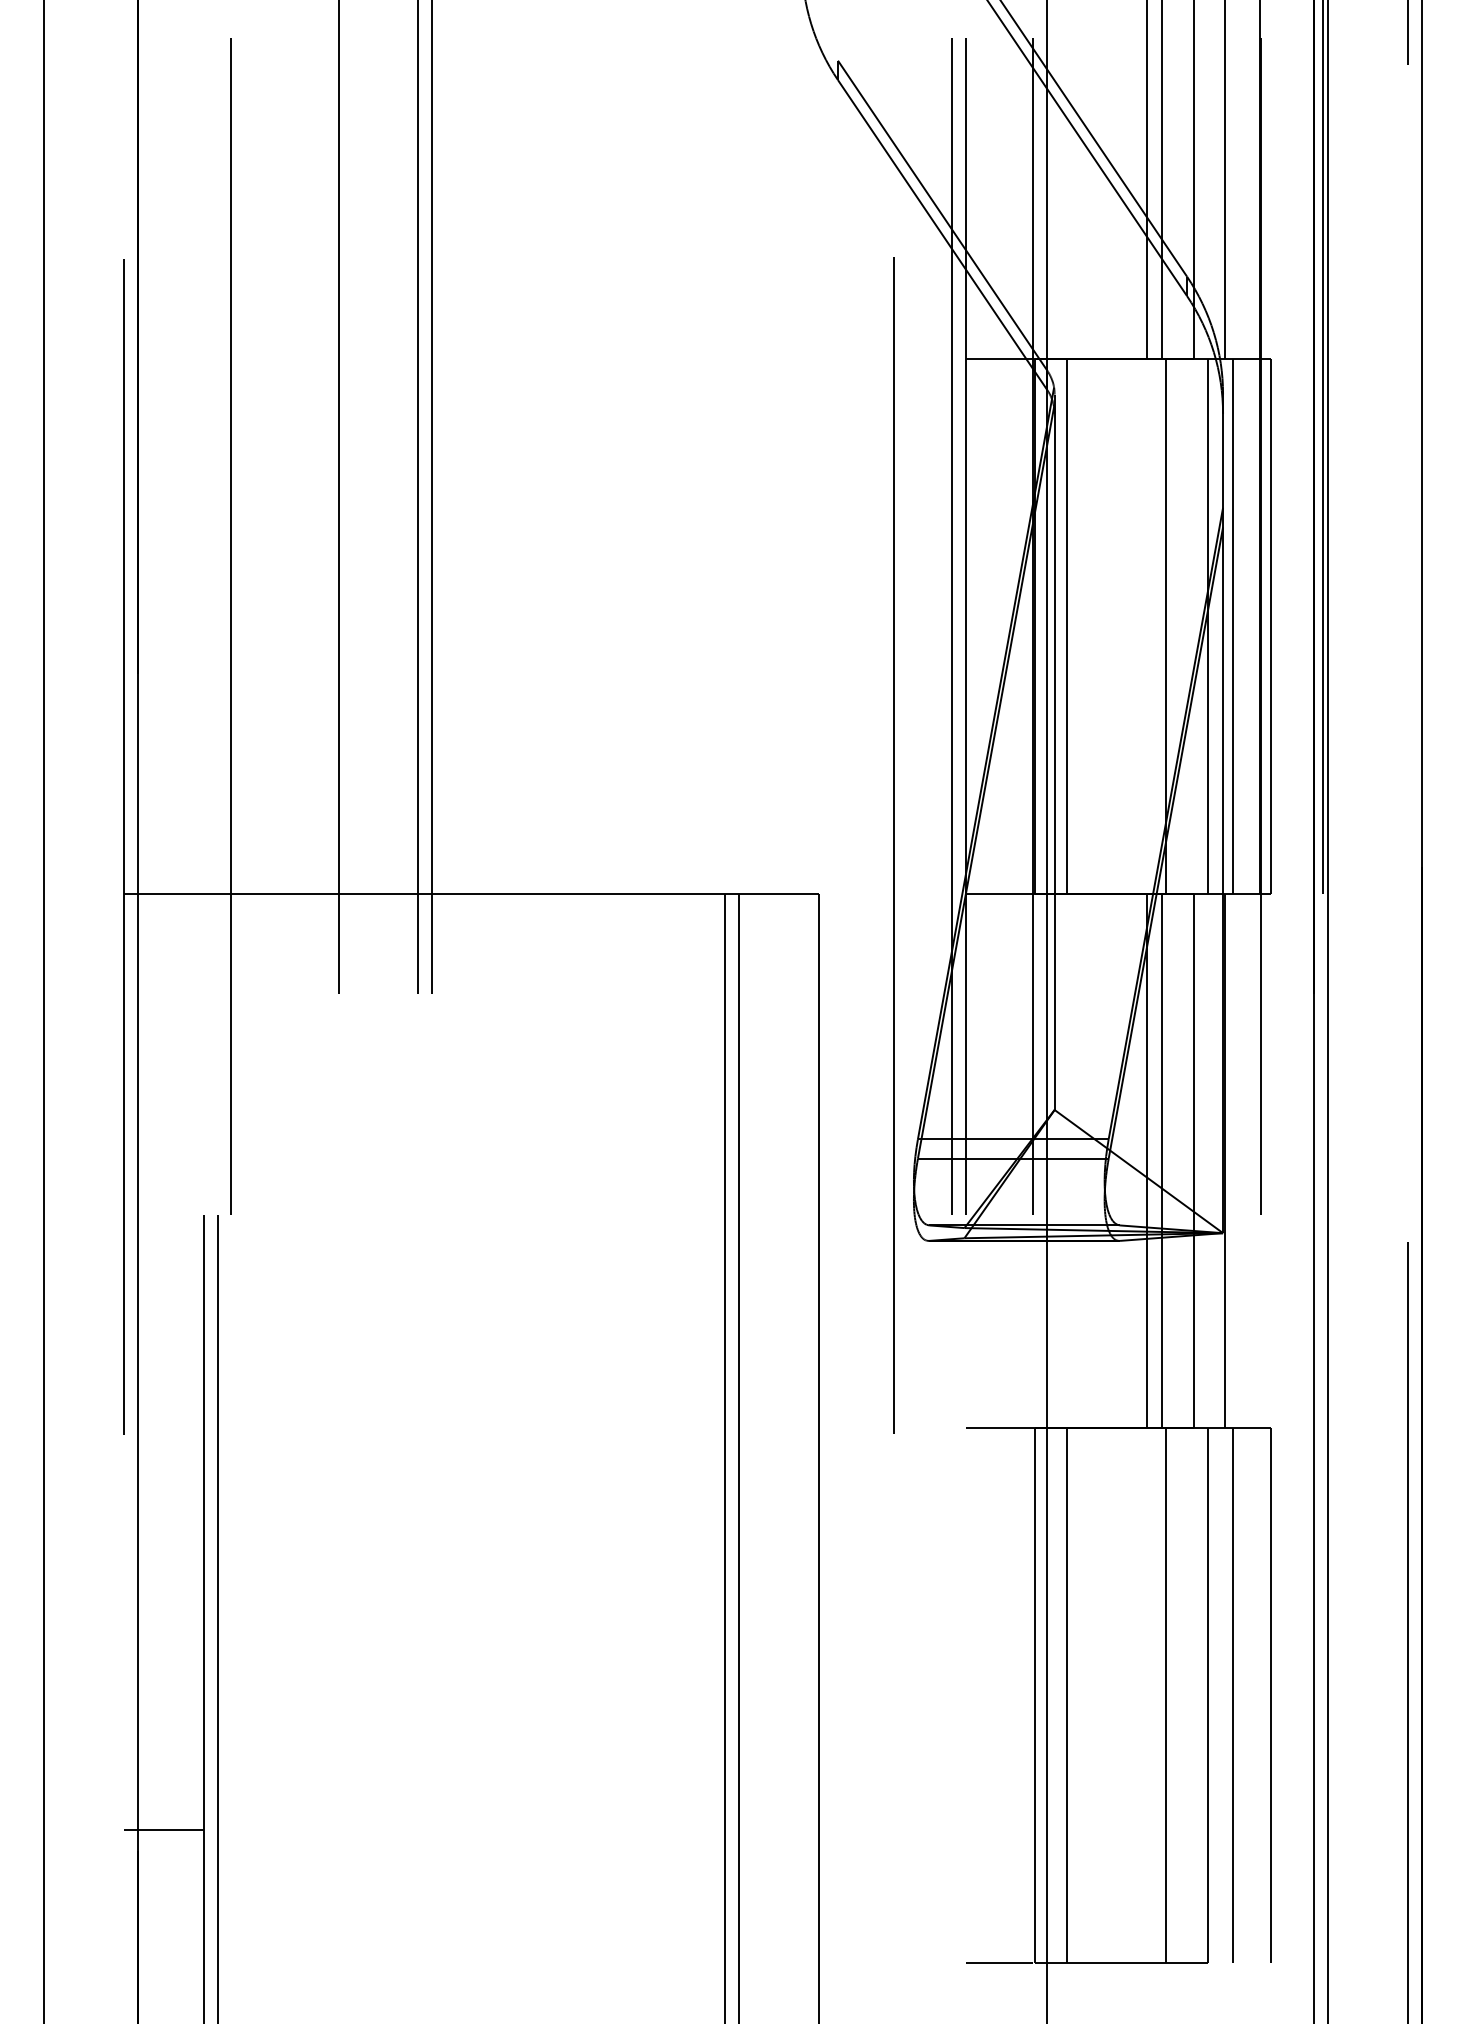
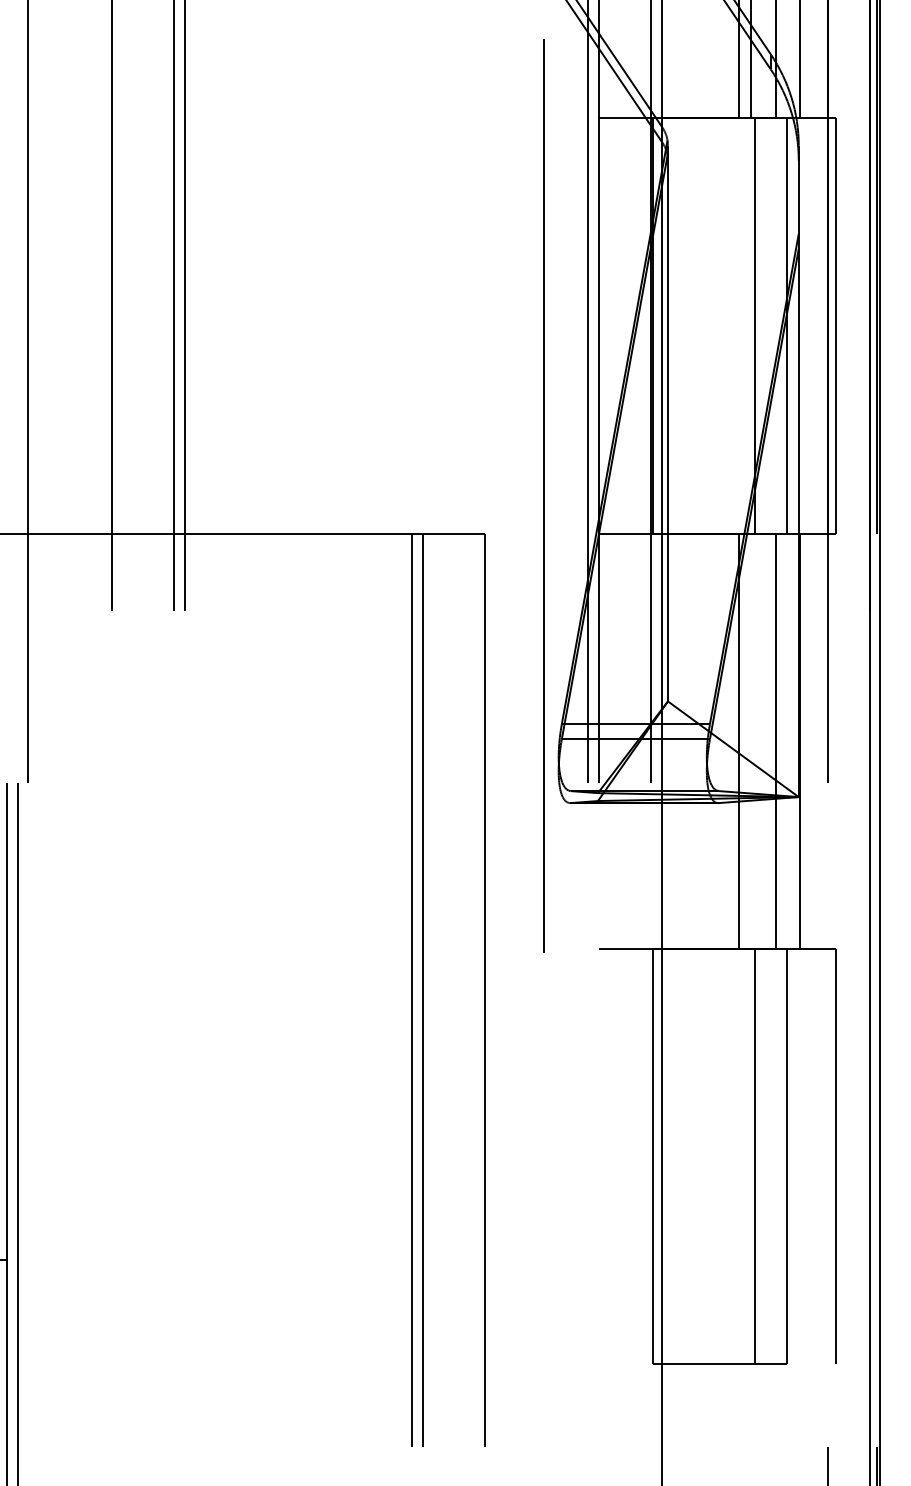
line: (1067, 625) -> (677, 325), removed
line: (1233, 625) -> (806, 325), removed
line: (1162, 1160) -> (751, 740), removed
line: (1067, 1695) -> (677, 1156), removed
line: (1233, 1695) -> (806, 1156), removed
line: (998, 1963) -> (624, 1364), removed

